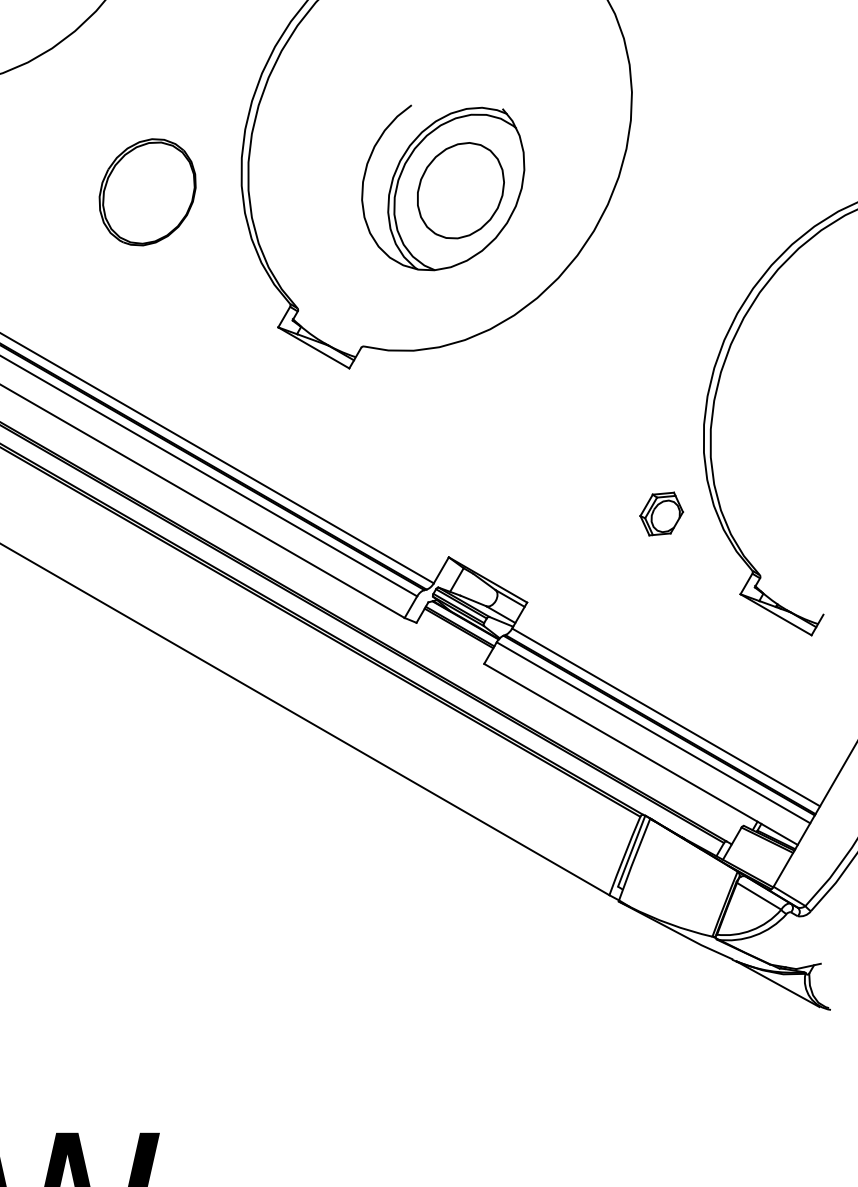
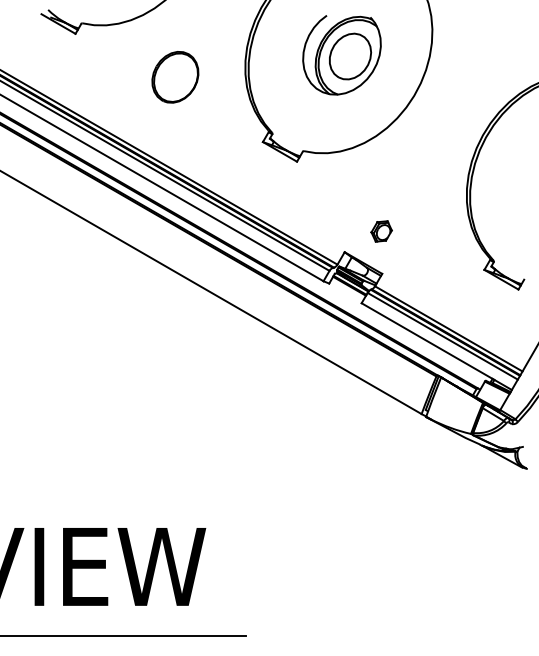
part: (442, 188) -> (341, 55), moved
part: (147, 192) -> (175, 77), moved
part: (661, 514) -> (381, 231), moved

